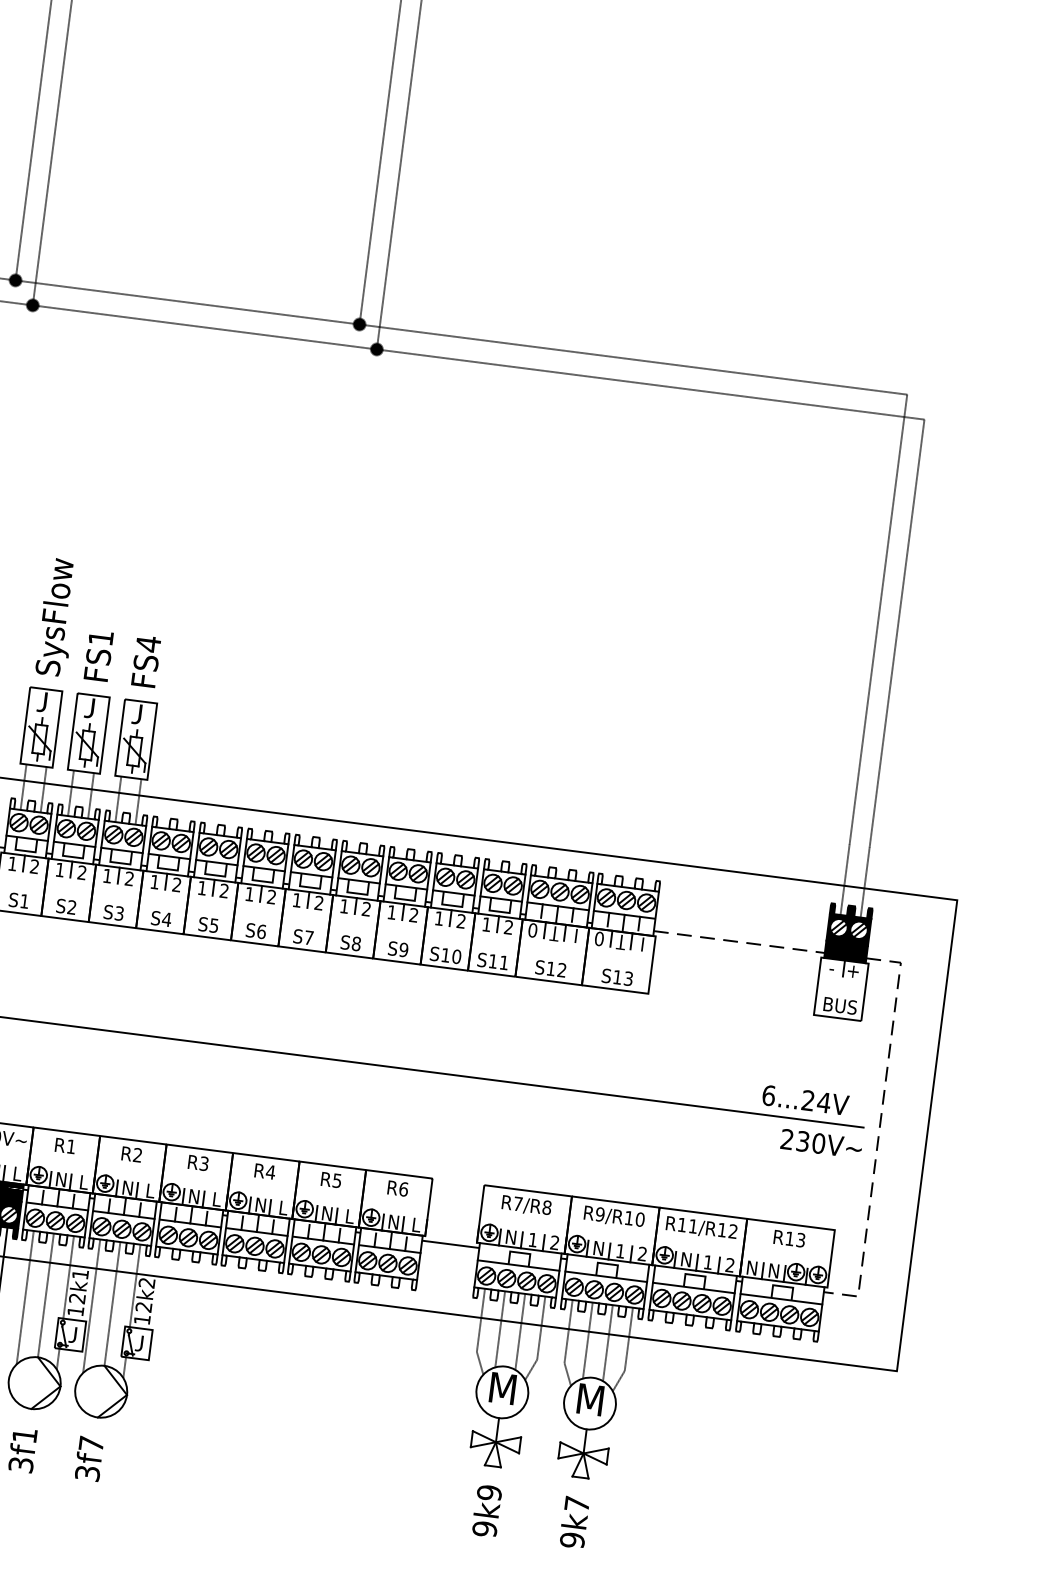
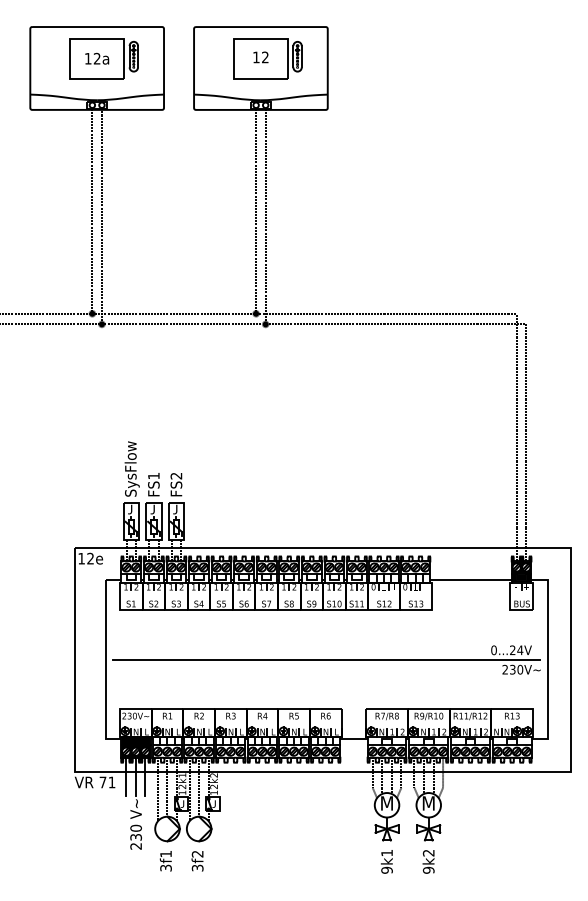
text: (148, 642) -> (176, 475), FS4 -> FS2
line: (740, 942) -> (471, 580), dashed -> solid
text: (767, 1093) -> (493, 649), 6...24V -> 0...24V
line: (878, 1131) -> (547, 660), dashed -> solid
text: (91, 1442) -> (197, 853), 3f7 -> 3f2
text: (488, 1491) -> (386, 852), 9k9 -> 9k1
text: (576, 1502) -> (428, 852), 9k7 -> 9k2

